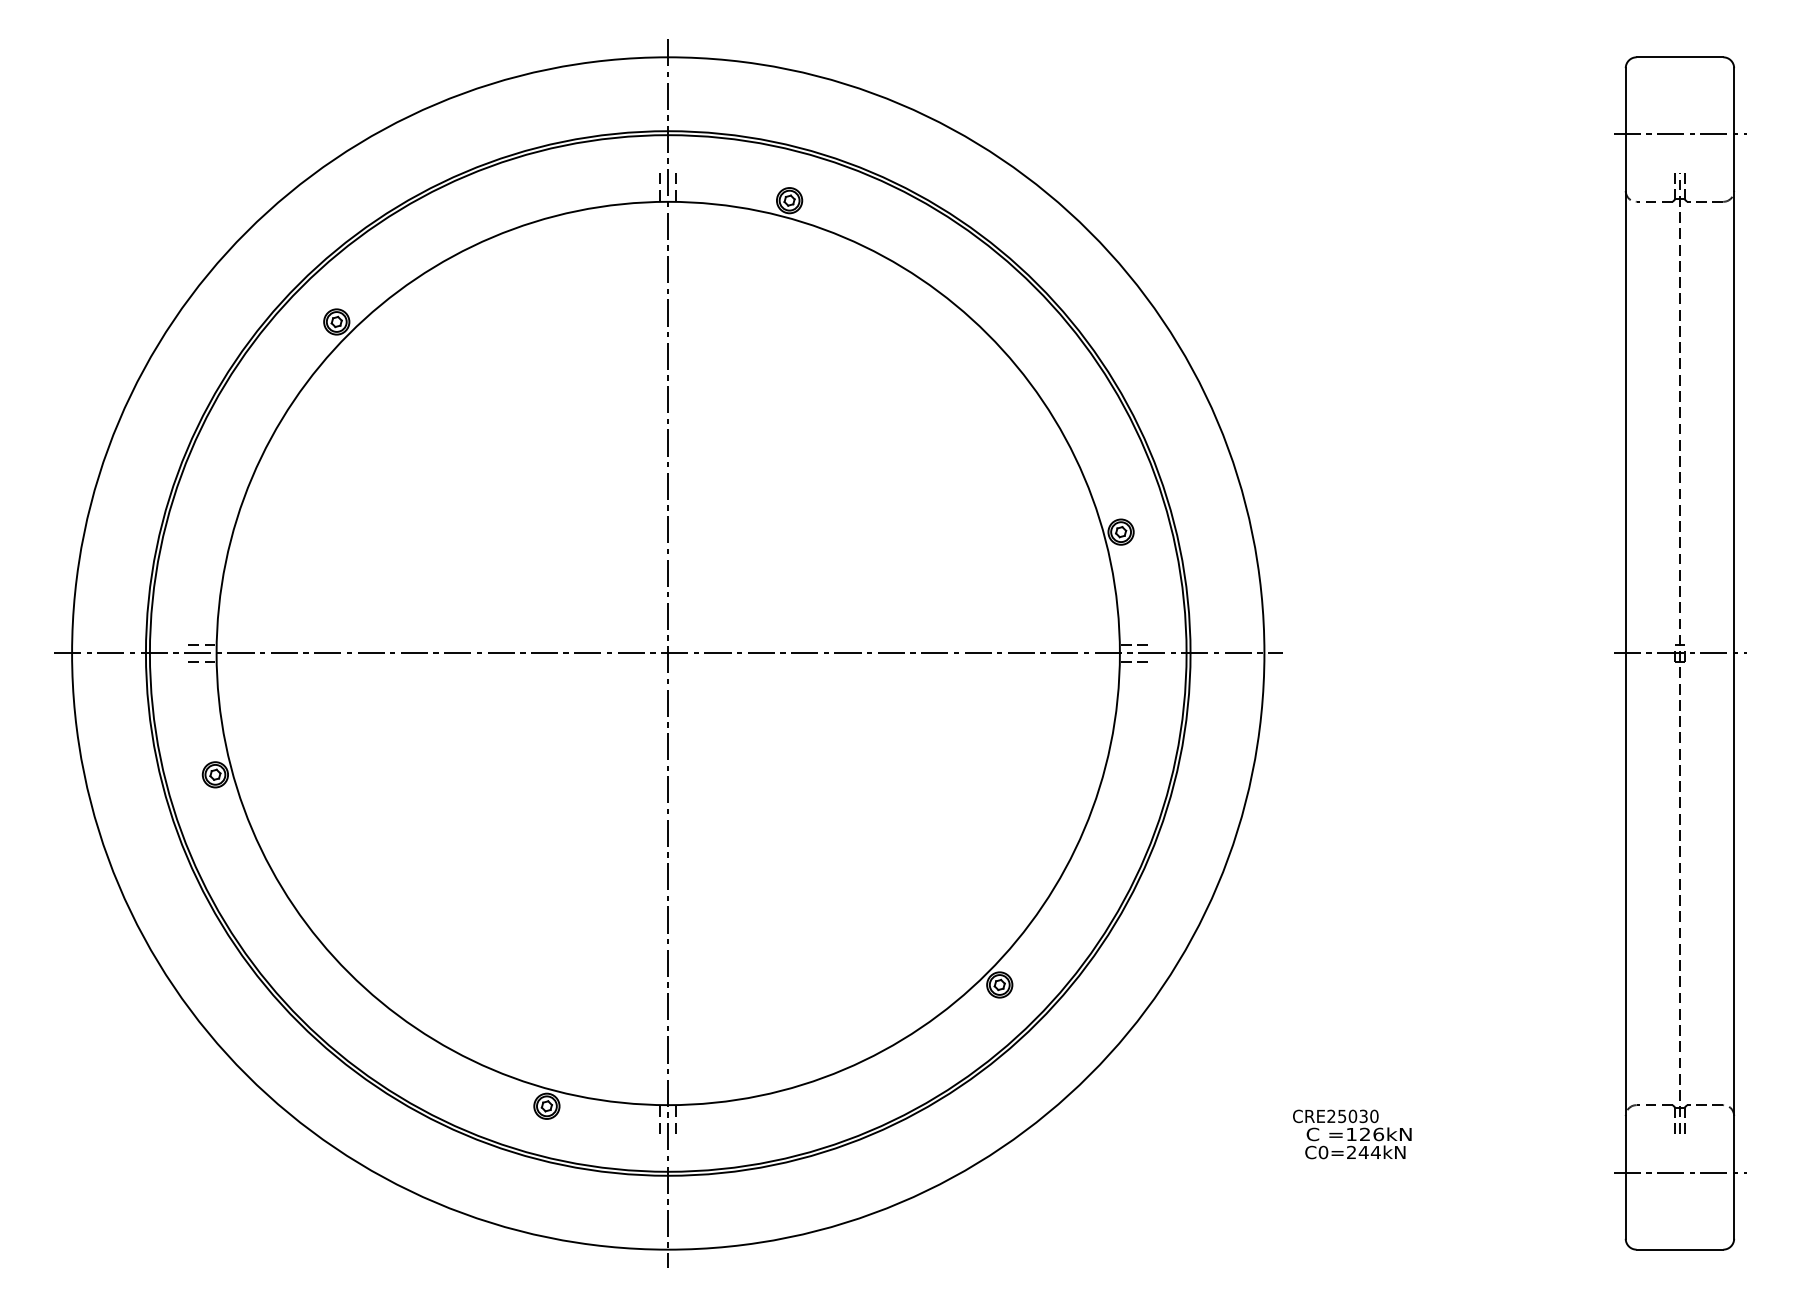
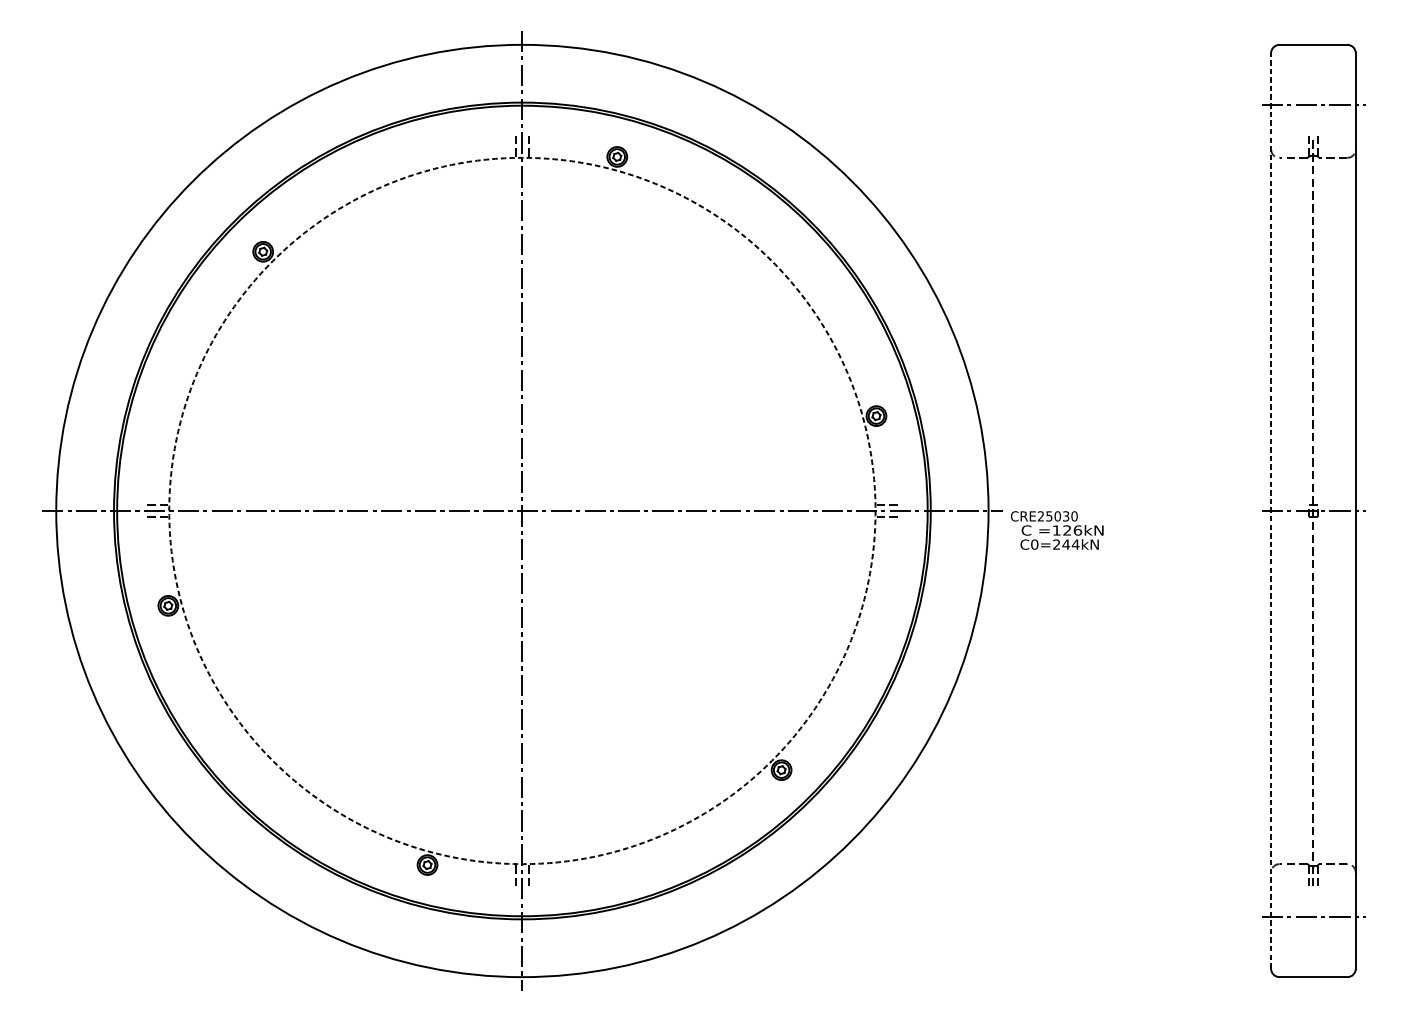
circle: (667, 653) -> (521, 511), solid -> dashed
line: (1625, 653) -> (1270, 511), solid -> dashed
text: (1352, 1134) -> (1057, 530), moved

